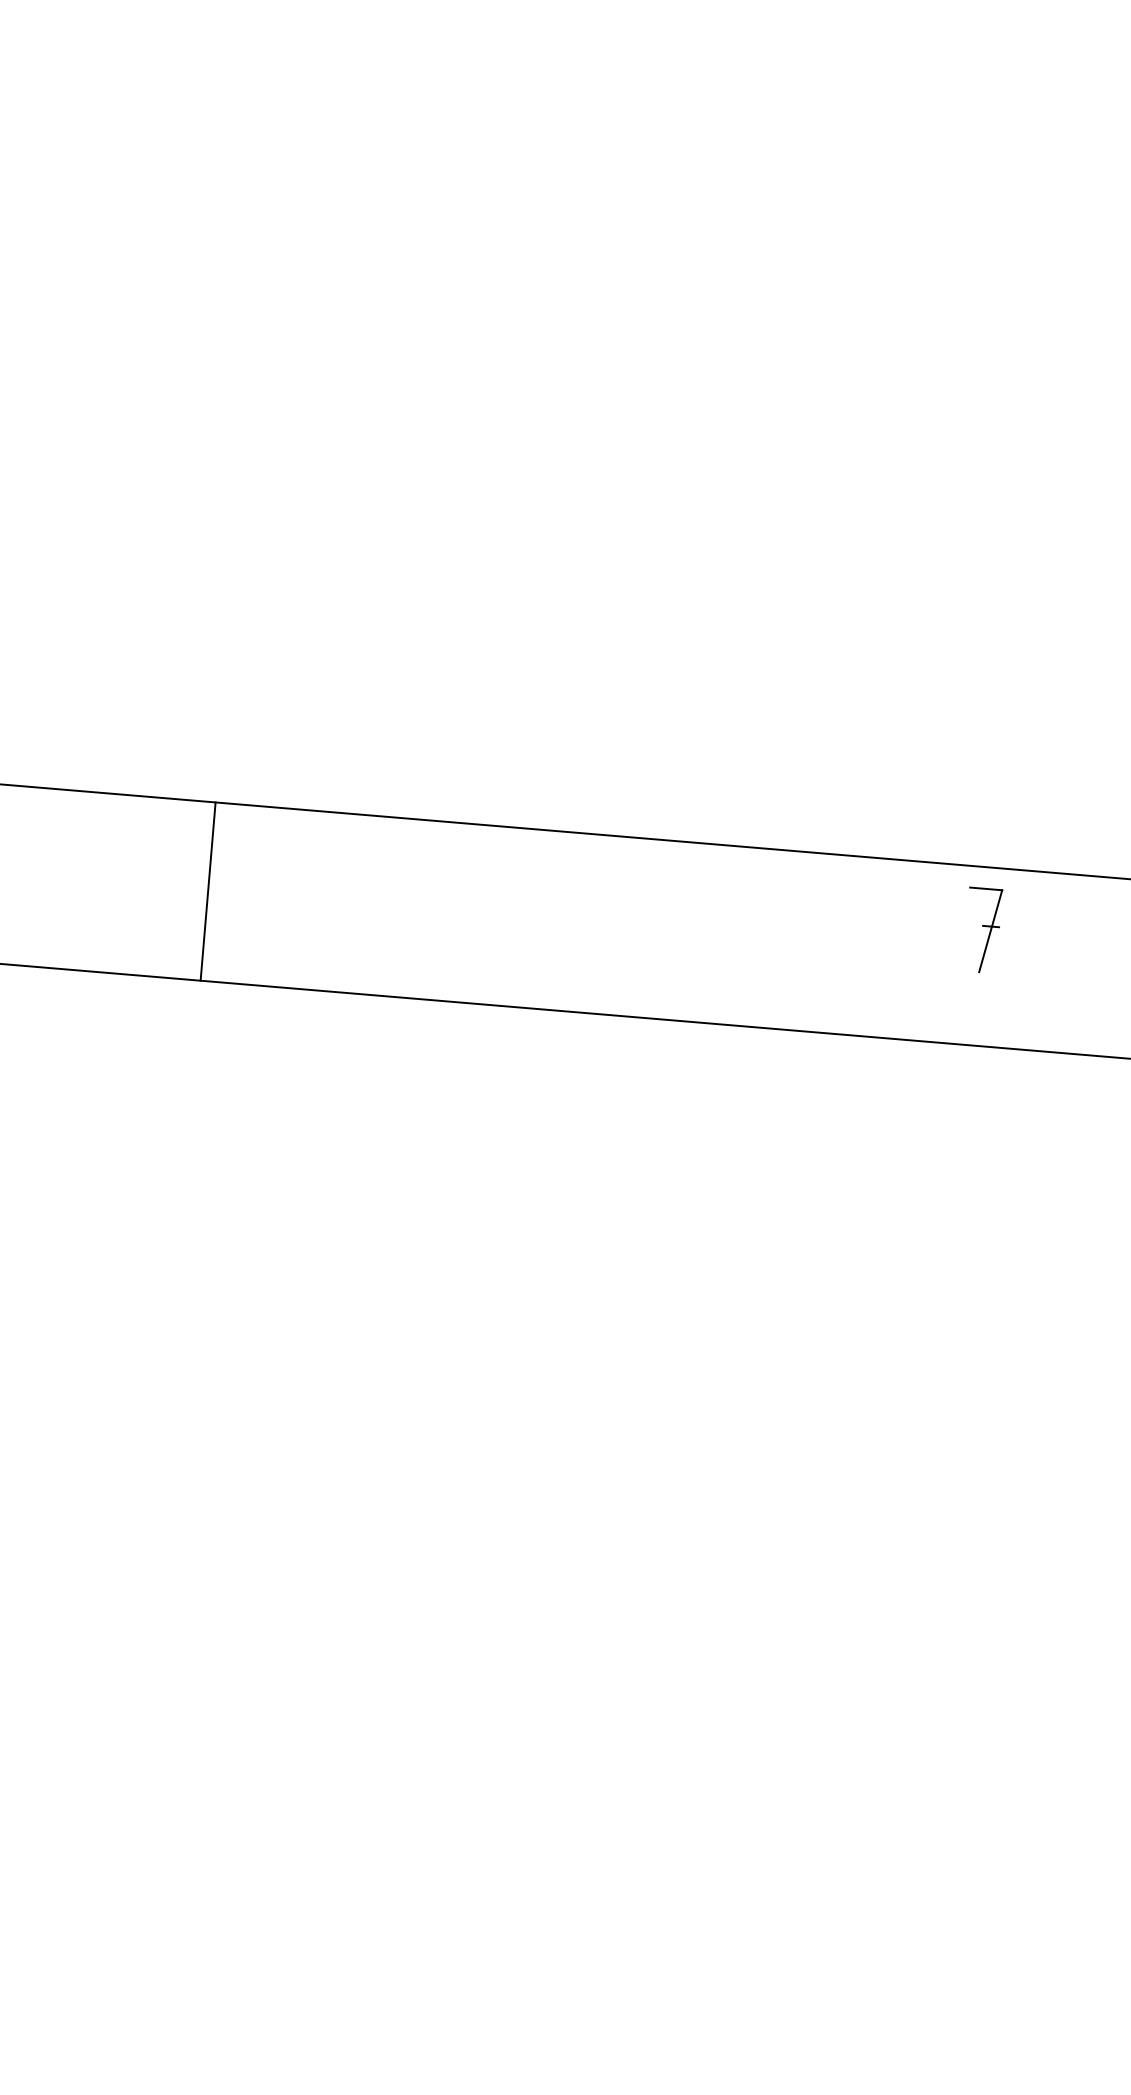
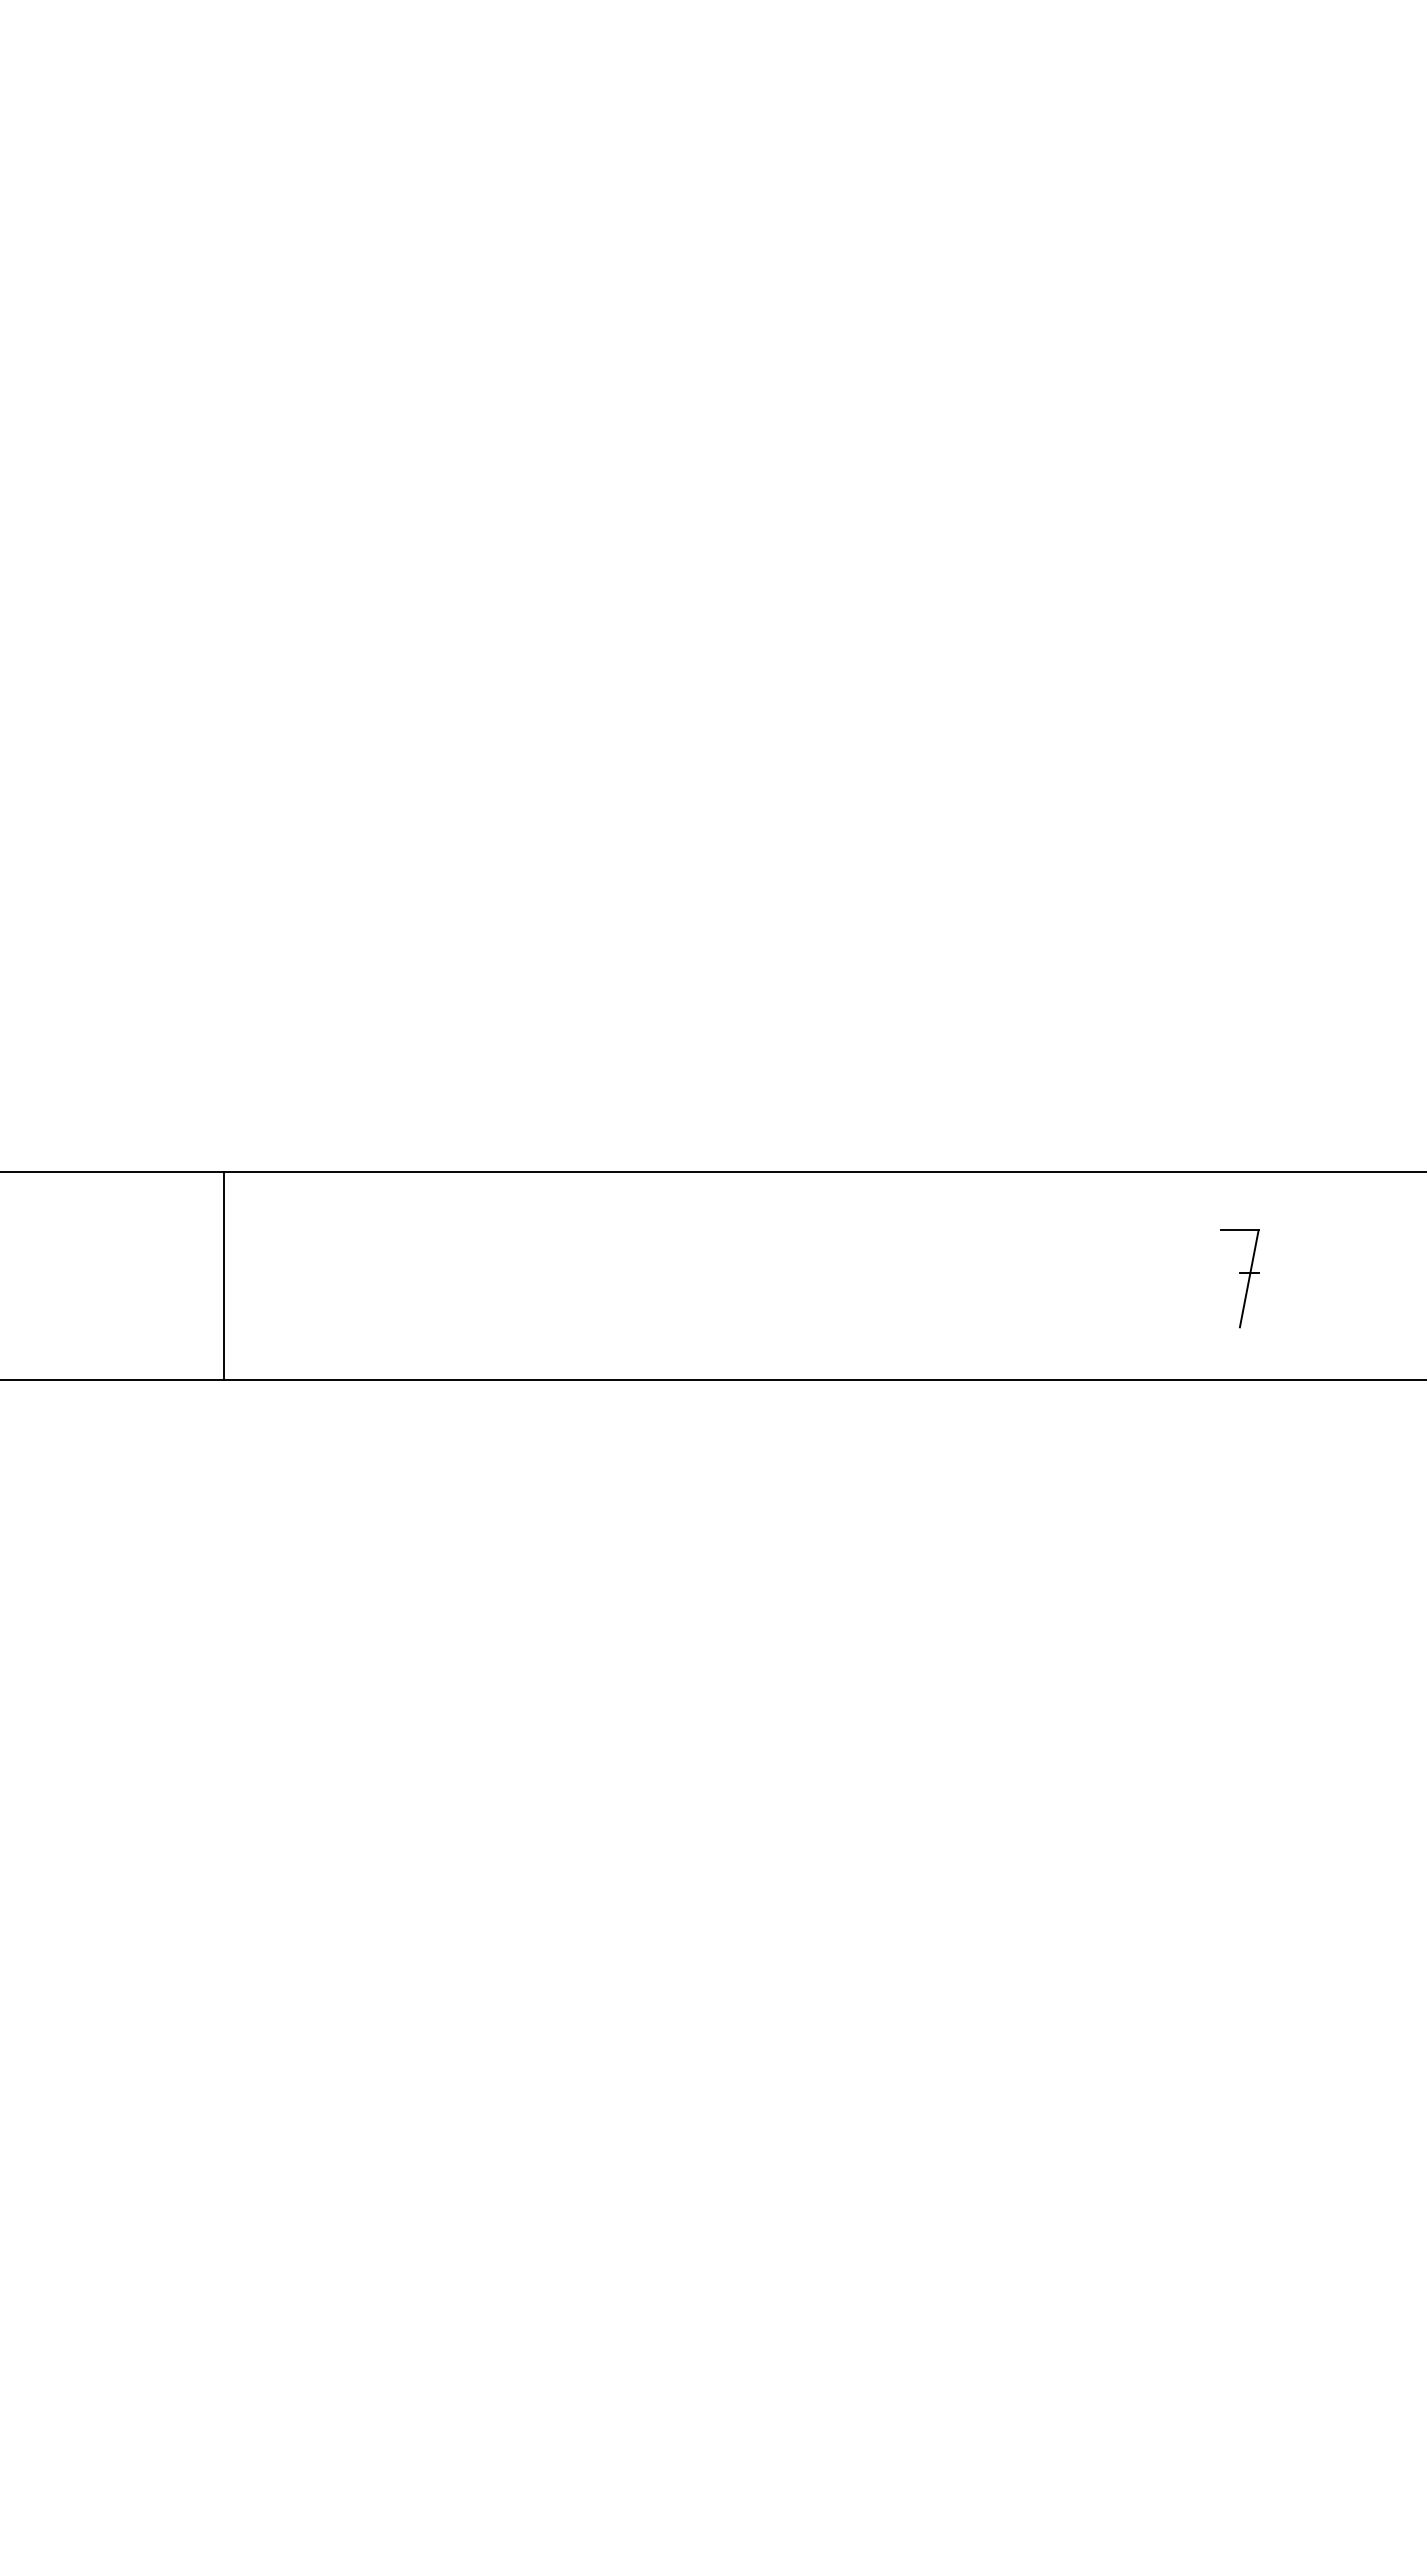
line: (208, 891) -> (224, 1275), moved
part: (982, 930) -> (1239, 1278), moved

